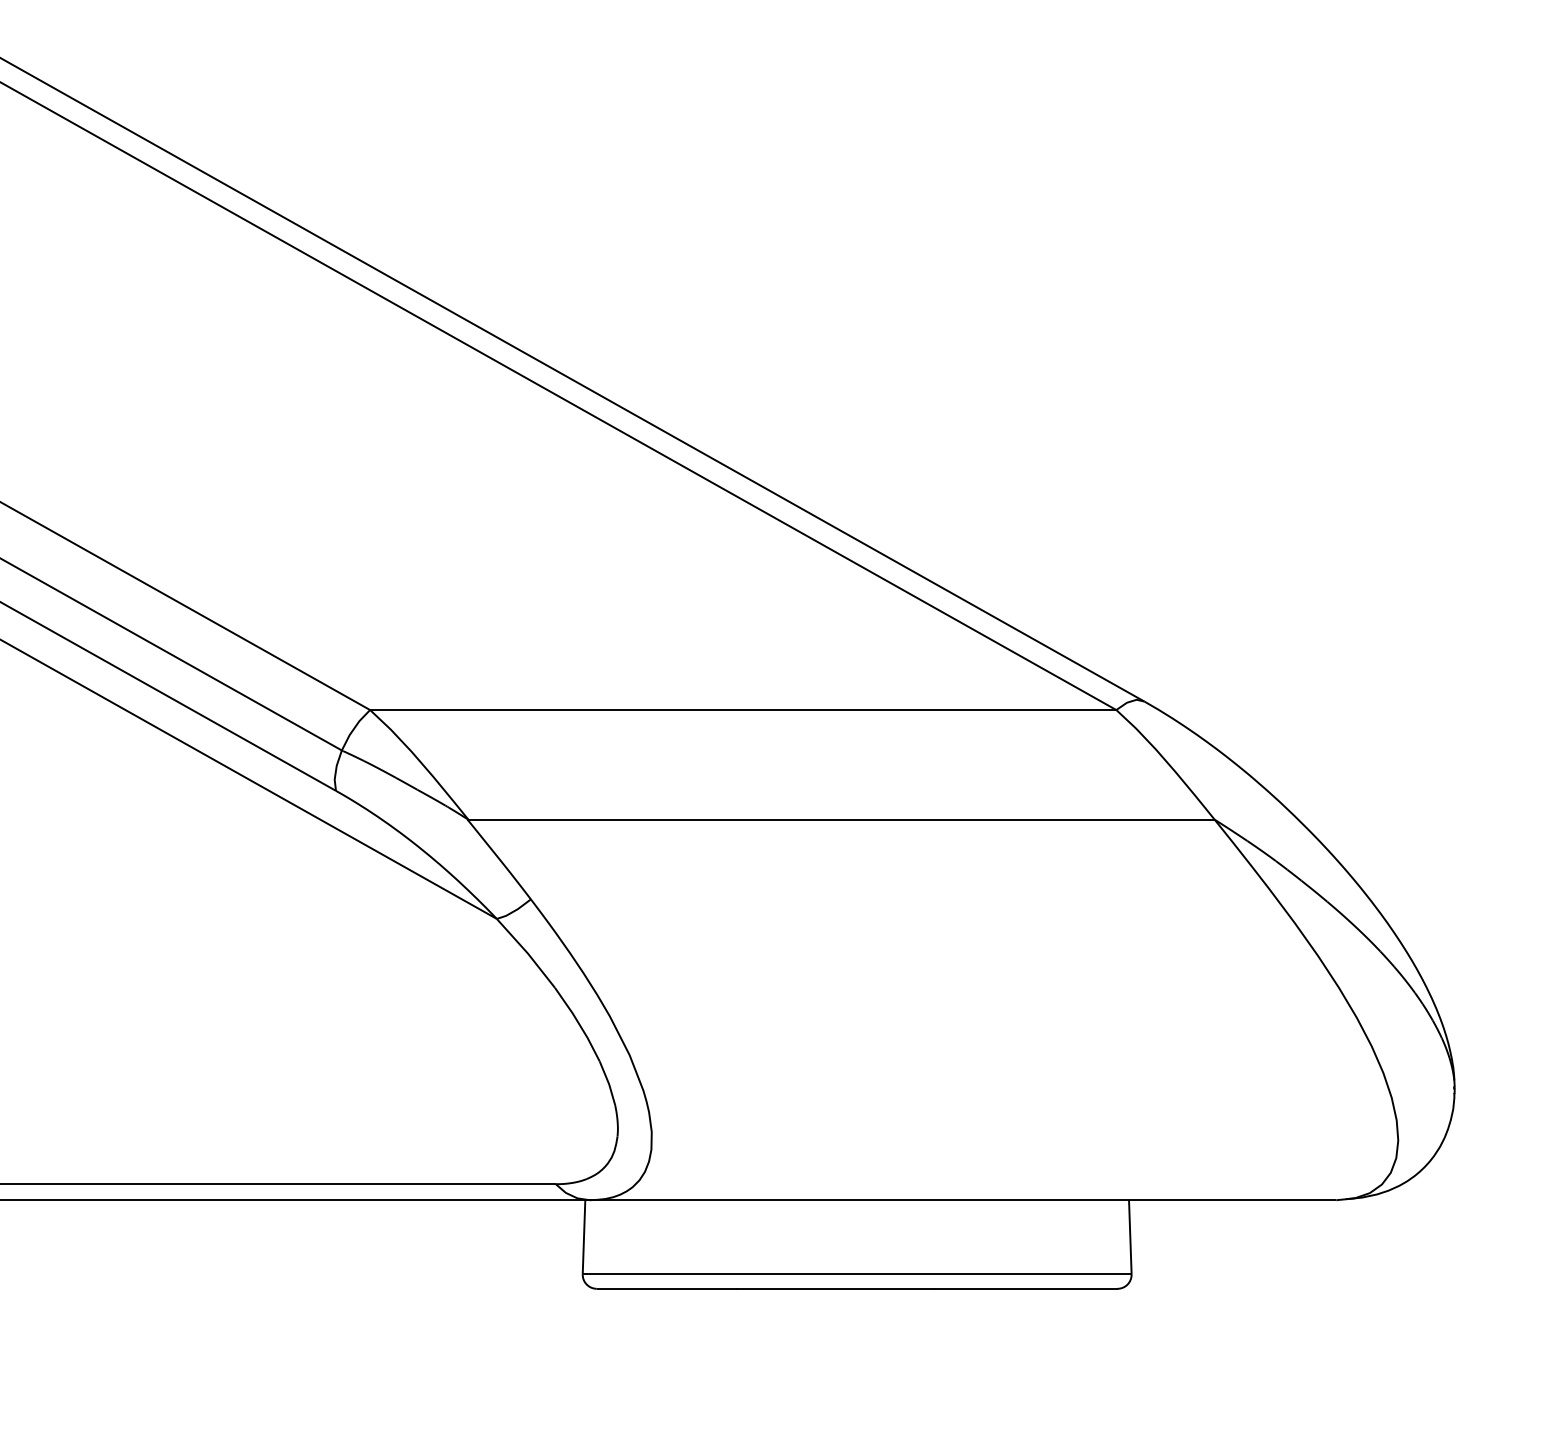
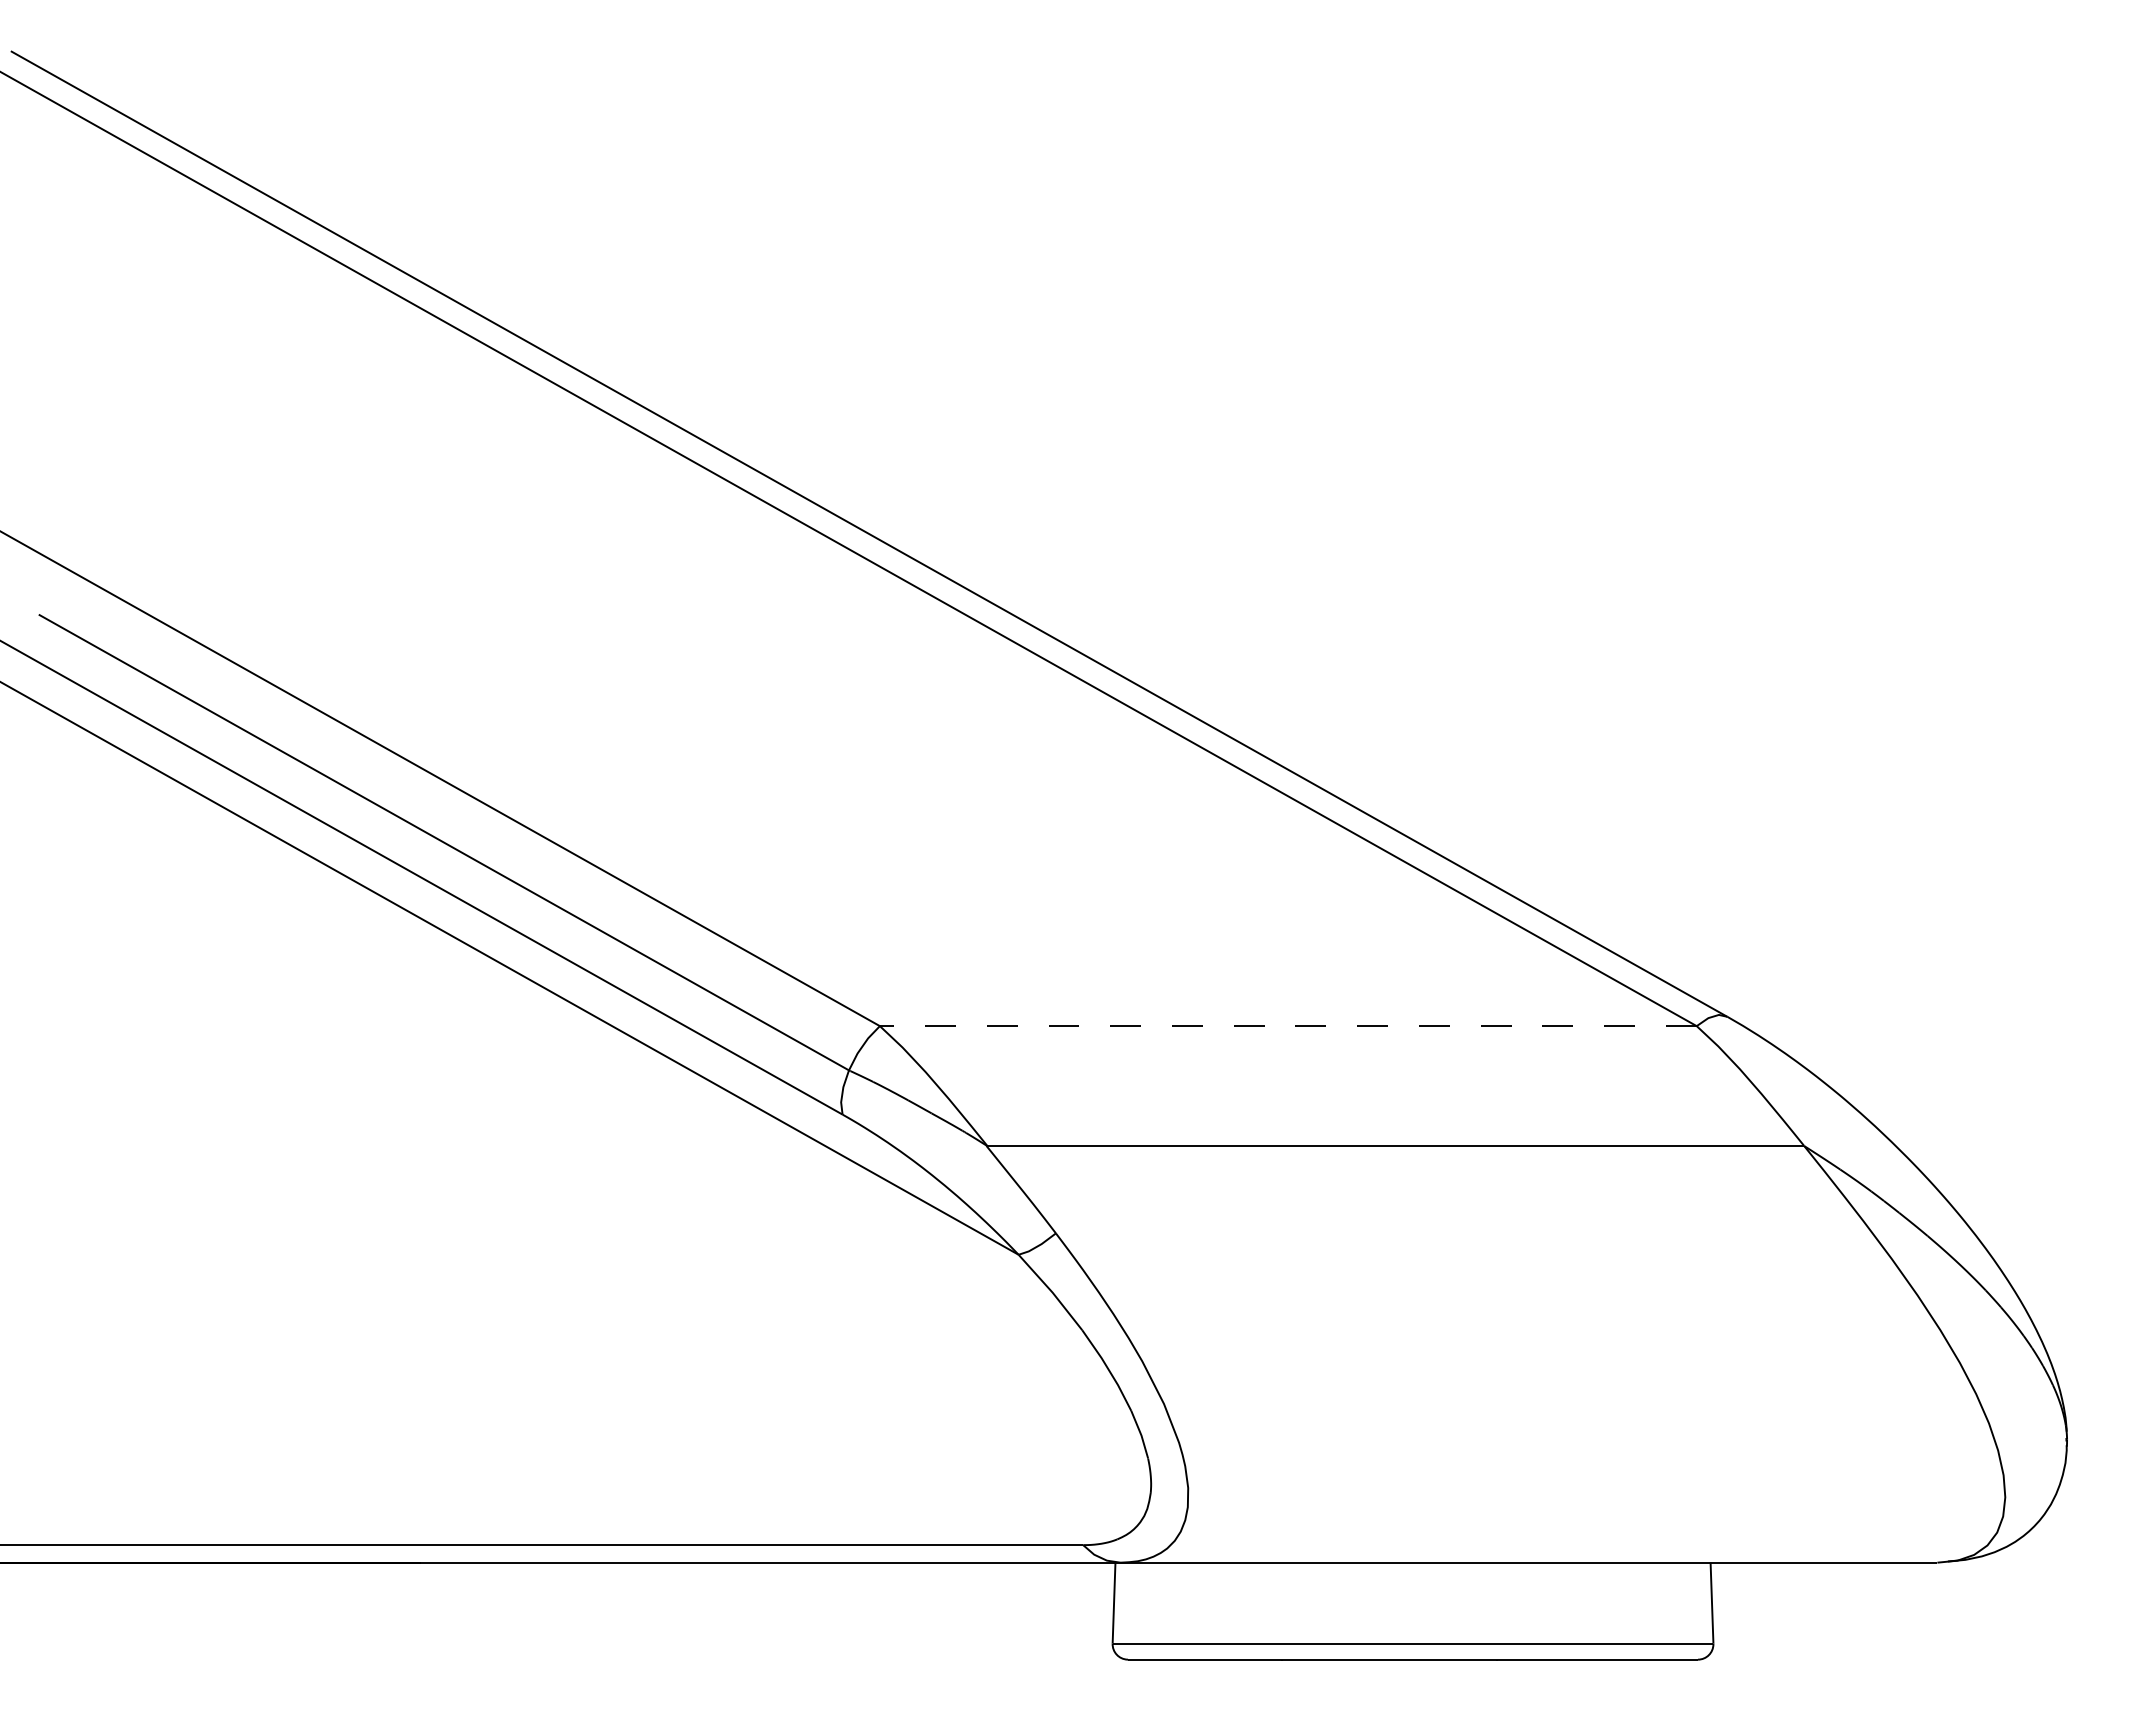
line: (743, 710) -> (1288, 1026), solid -> dashed

